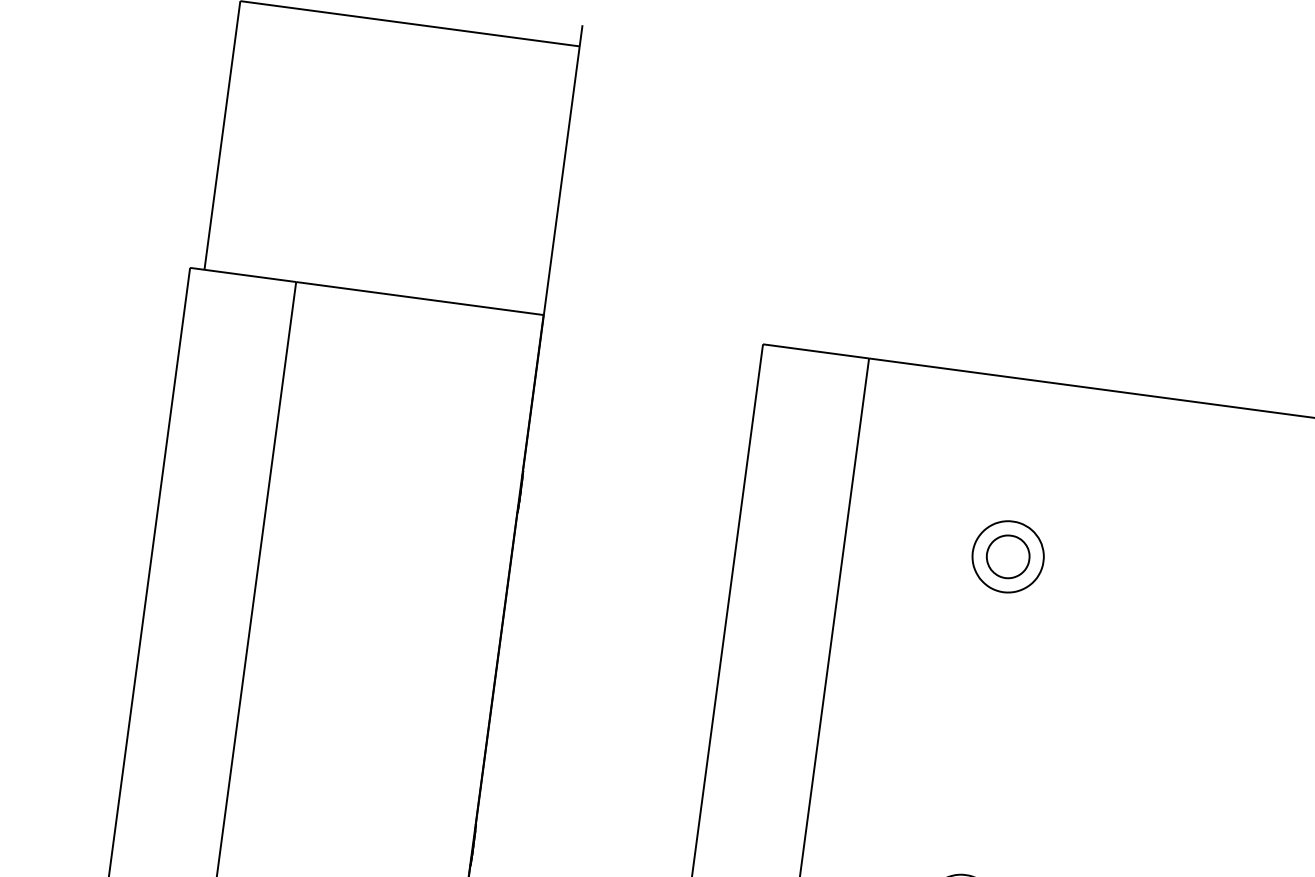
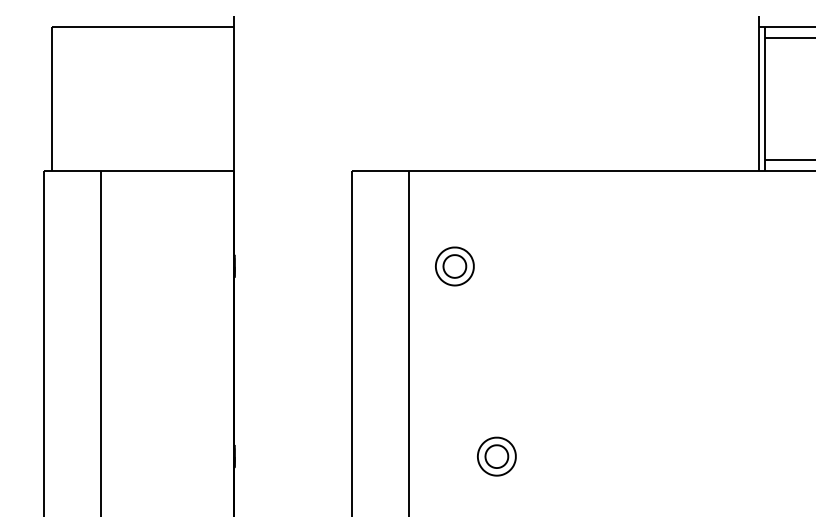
part: (1007, 556) -> (454, 266), moved

